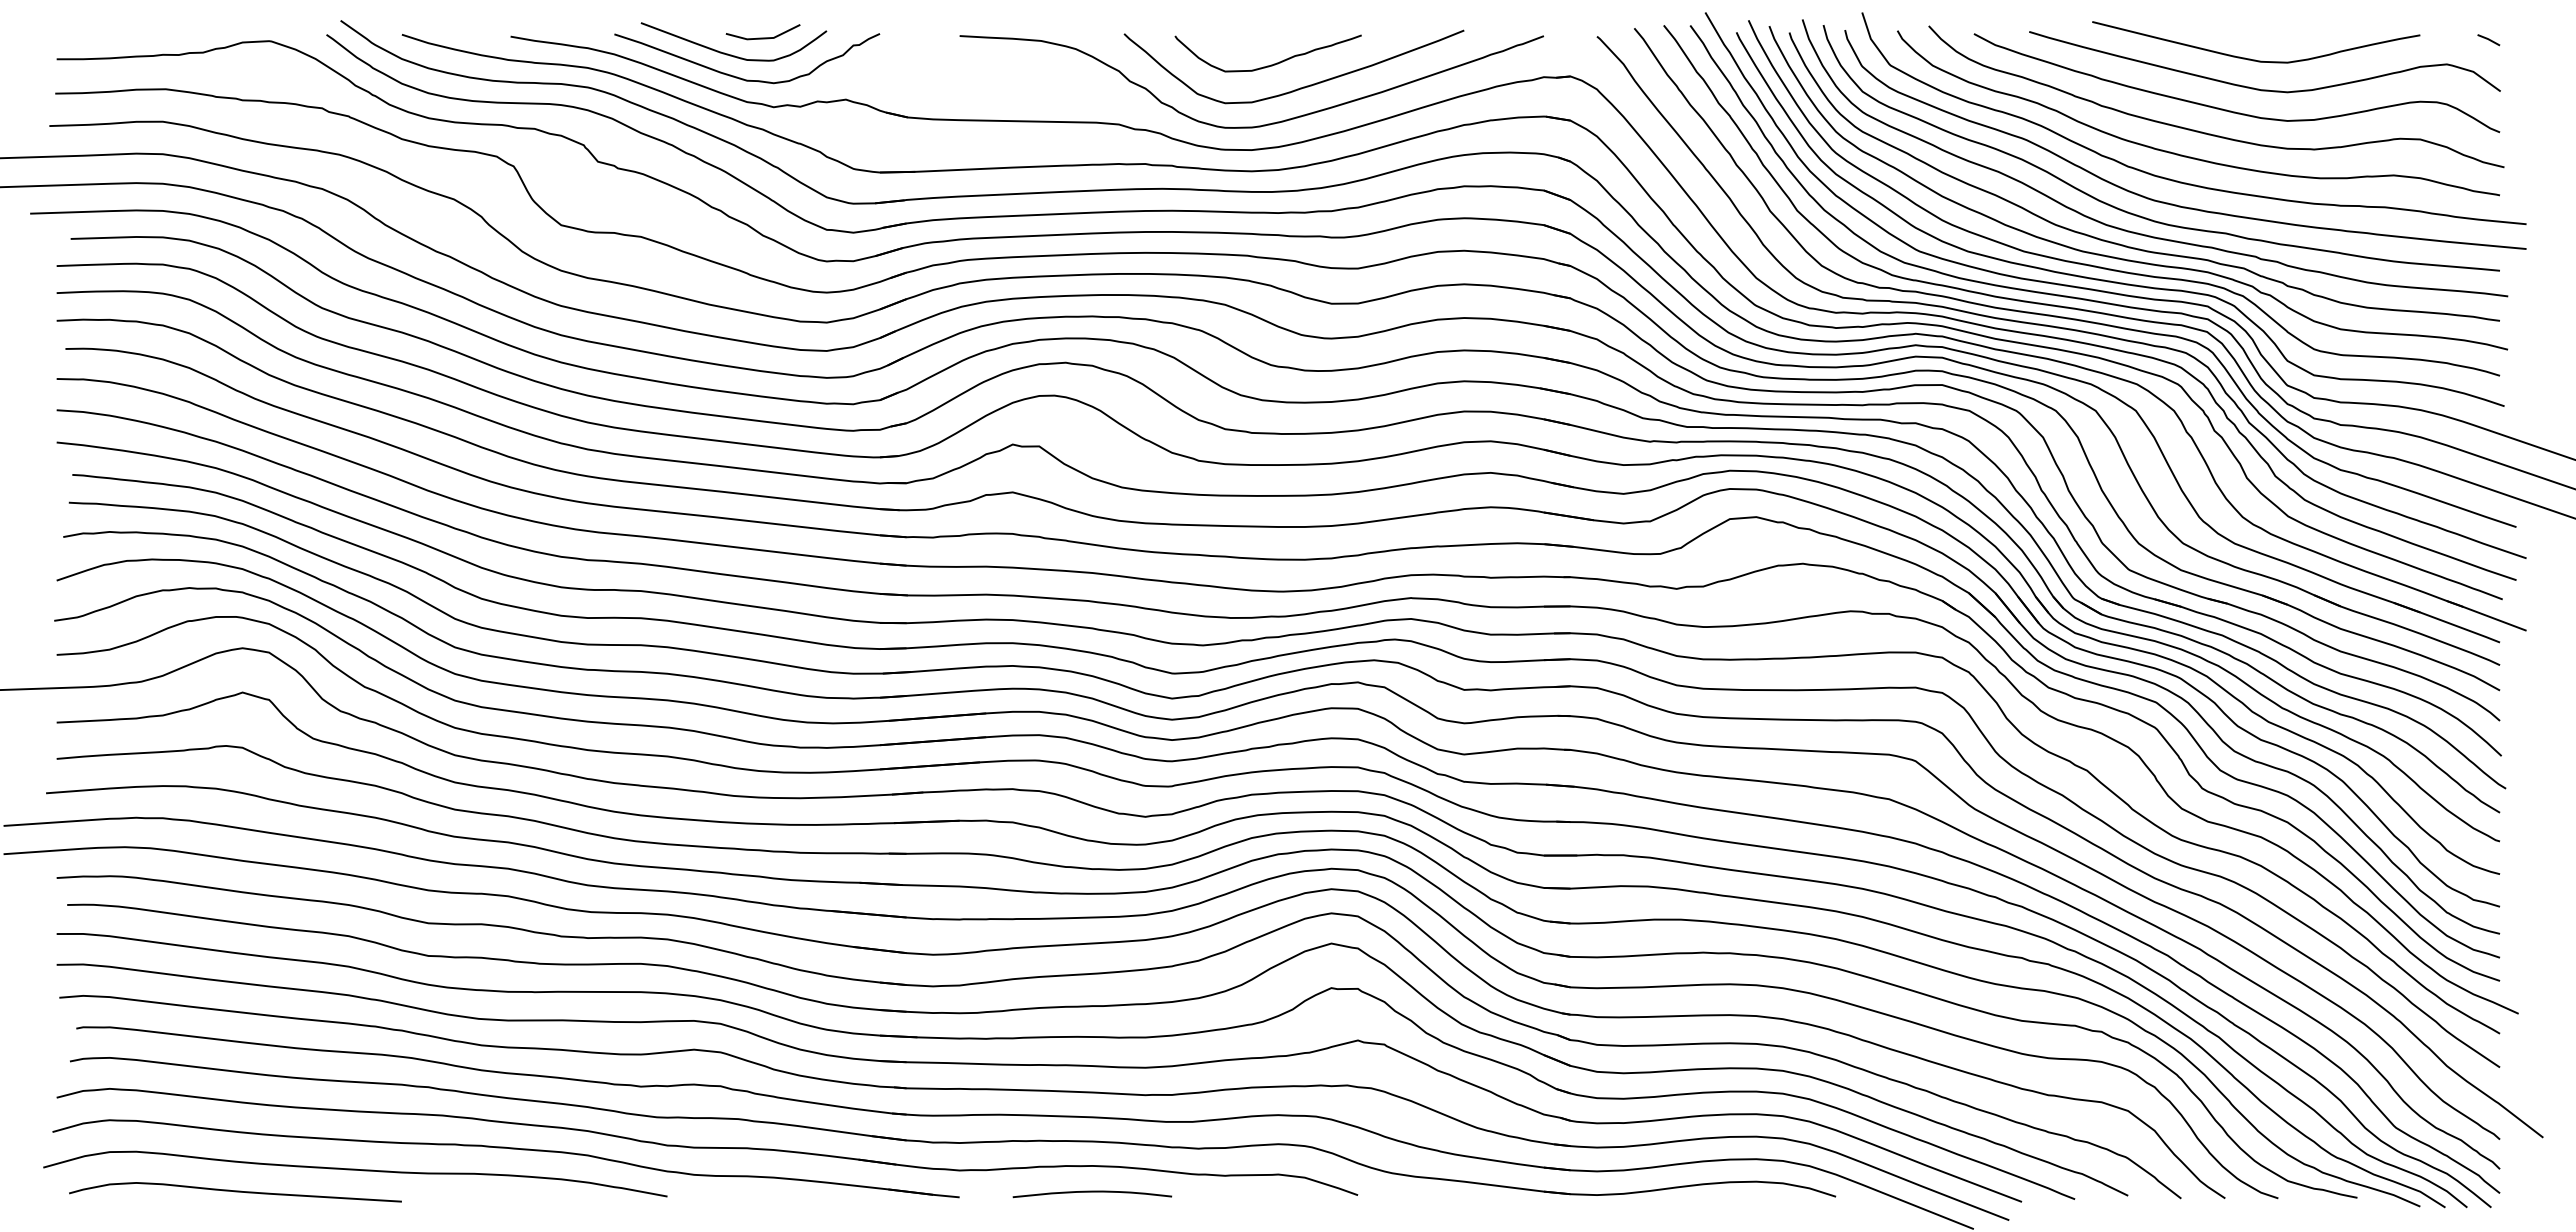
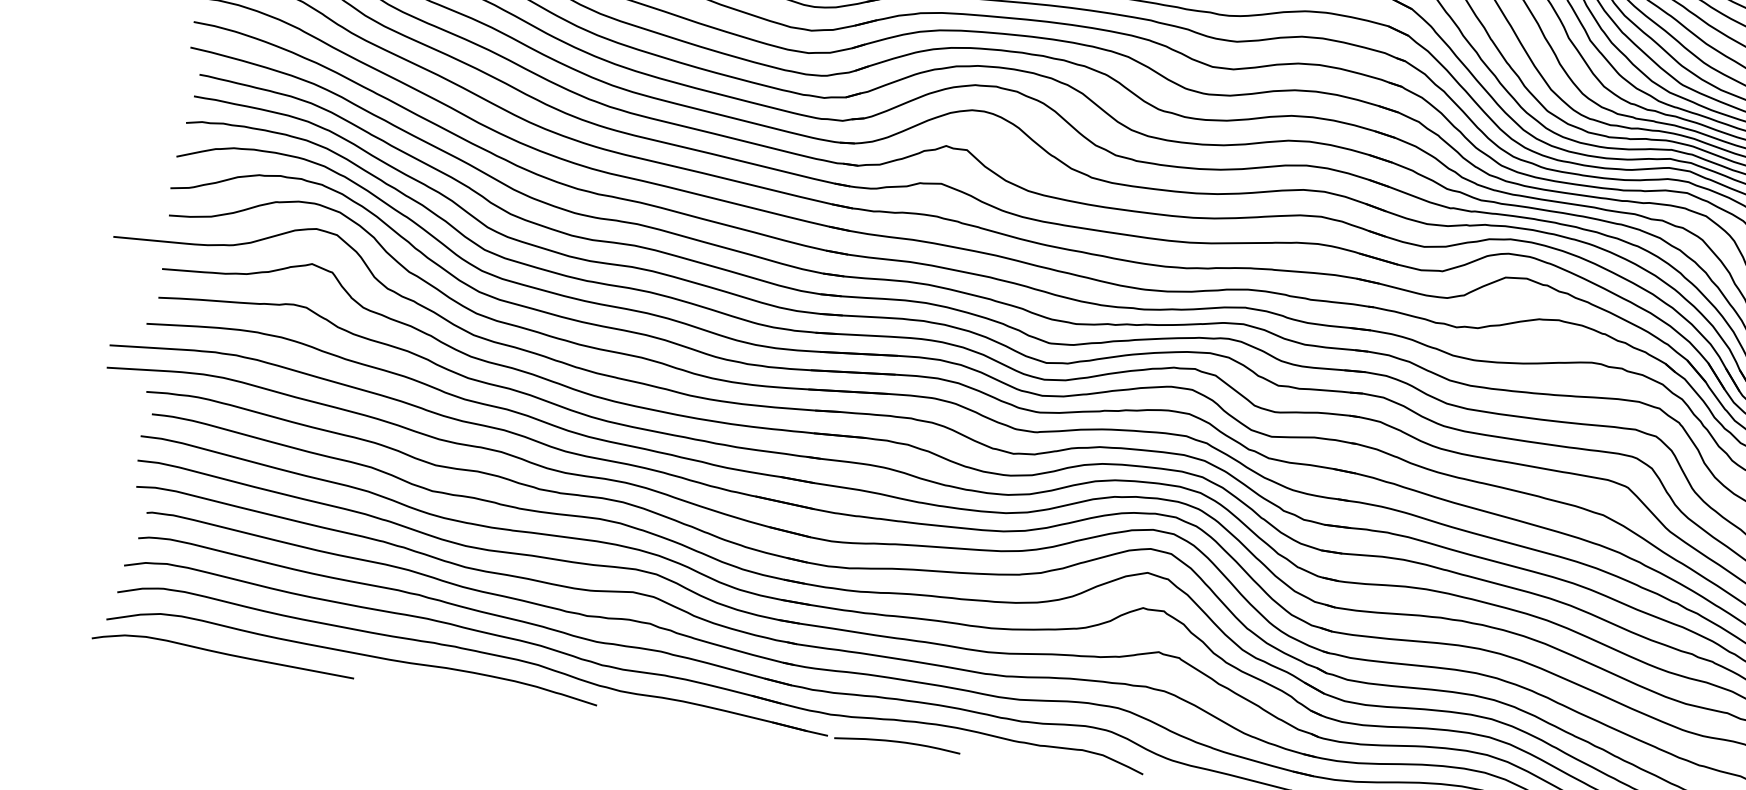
curve: (235, 1192) -> (223, 654), moved
curve: (1092, 1192) -> (897, 742), moved

